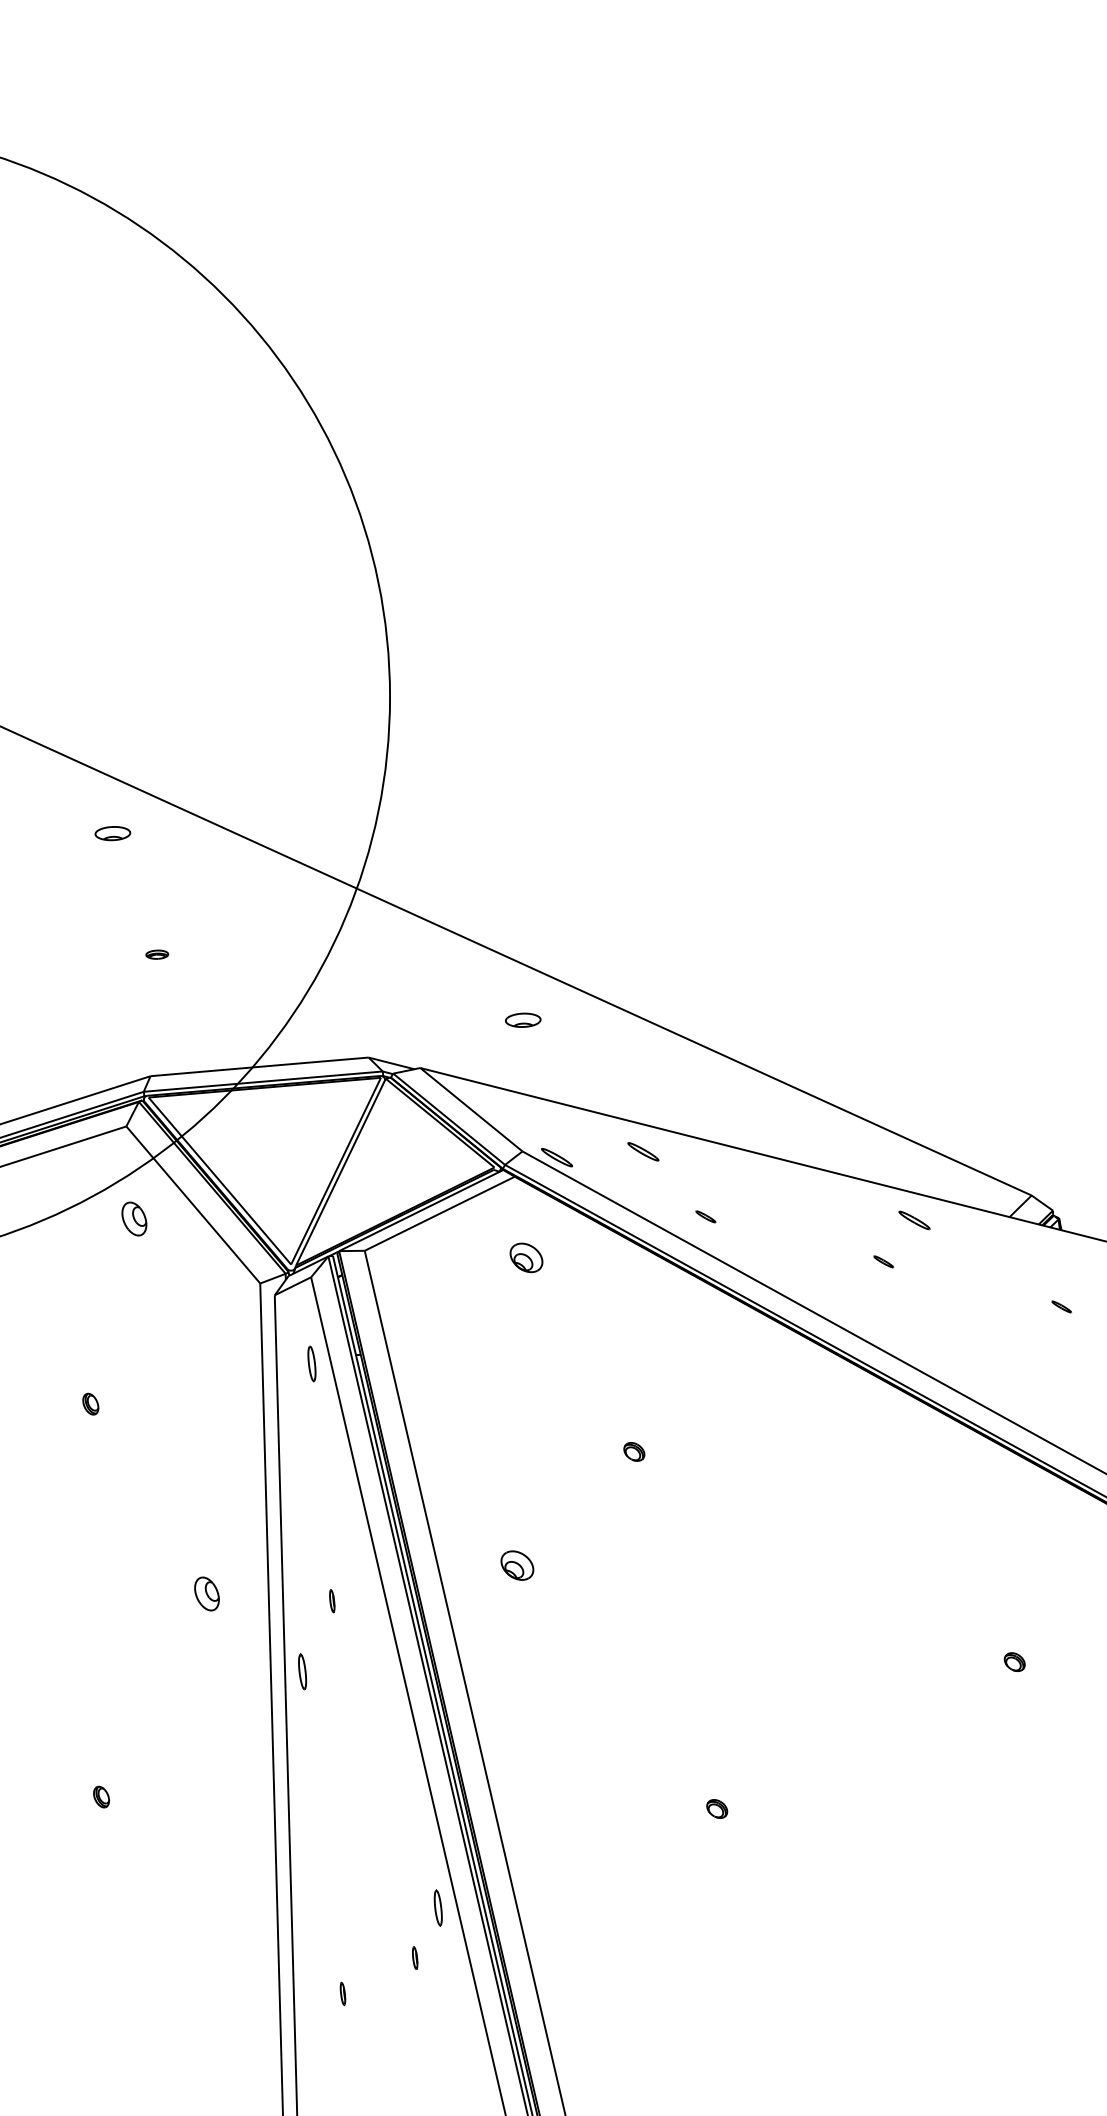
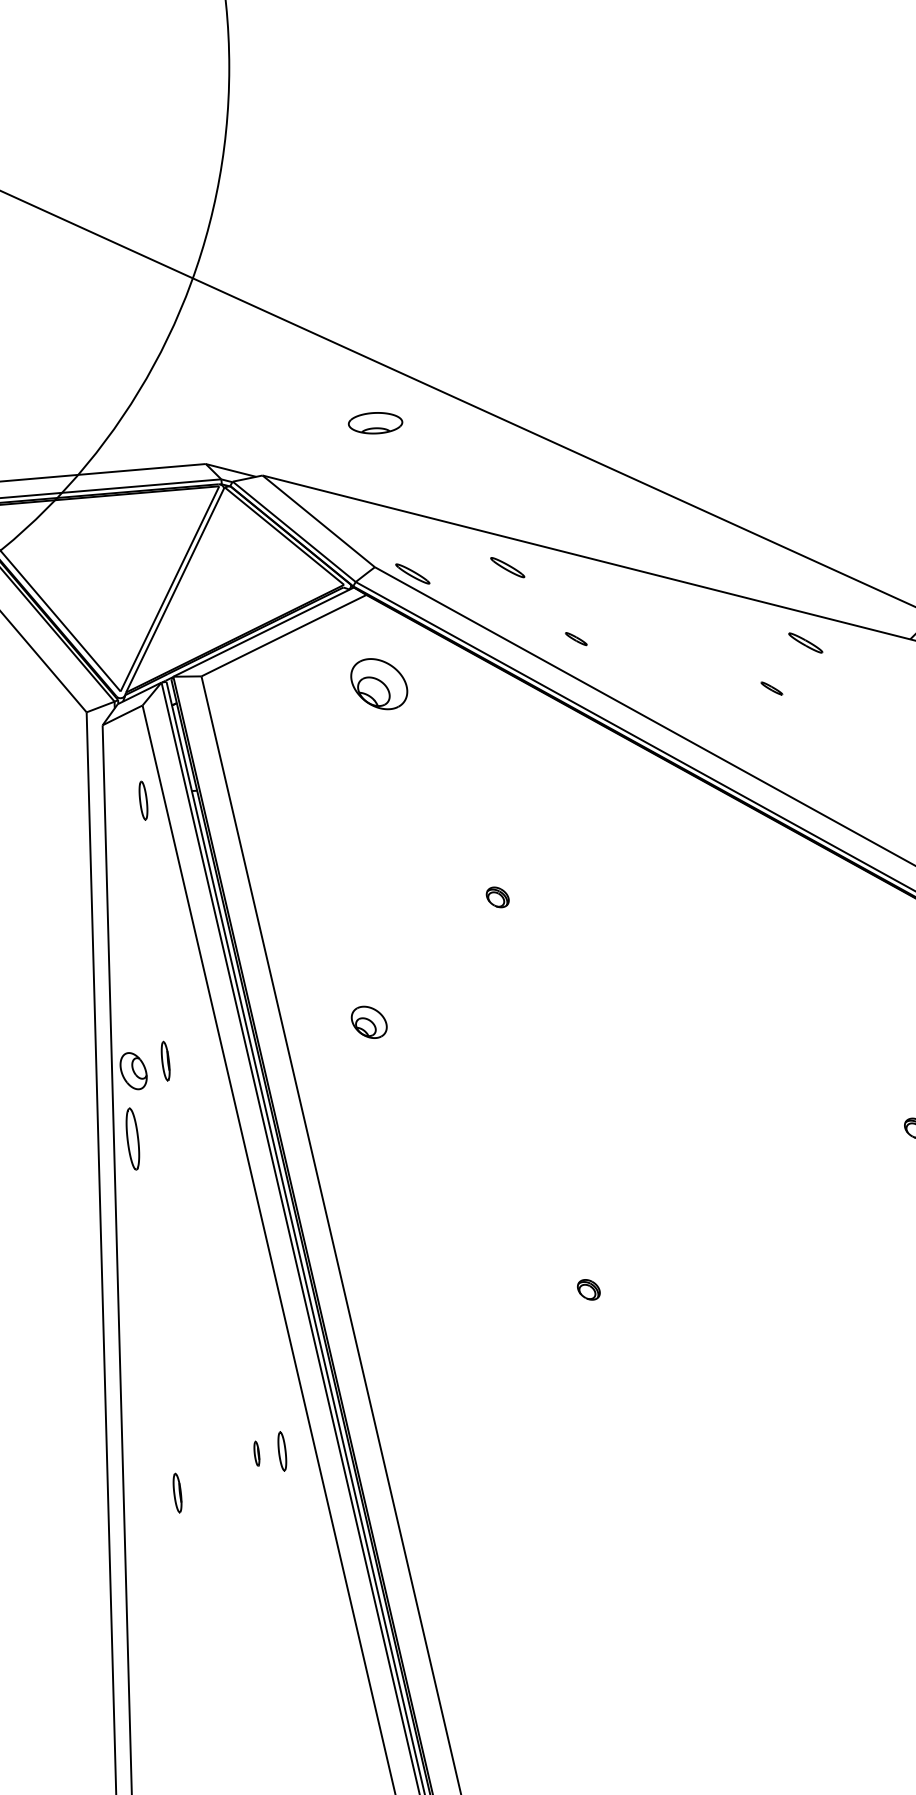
part: (523, 1019) -> (375, 422), size x1.4
part: (526, 1257) -> (379, 683), size x1.6
part: (206, 1593) -> (133, 1070), moved
part: (332, 1601) -> (166, 1061), size x1.6
part: (302, 1671) -> (133, 1138), size x1.6
part: (437, 1907) -> (281, 1450), moved
part: (342, 1993) -> (177, 1492), size x1.6

